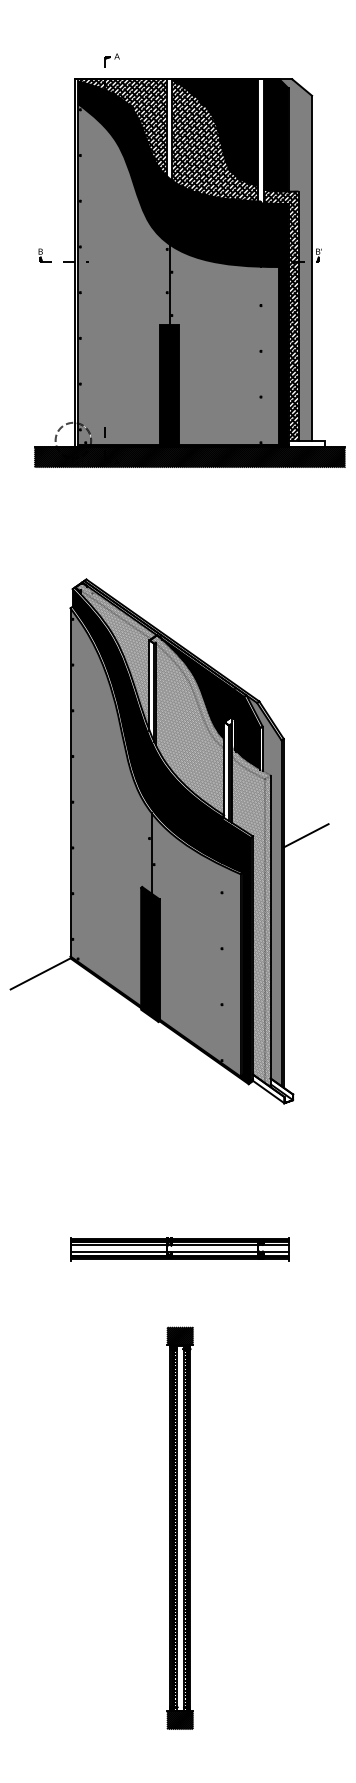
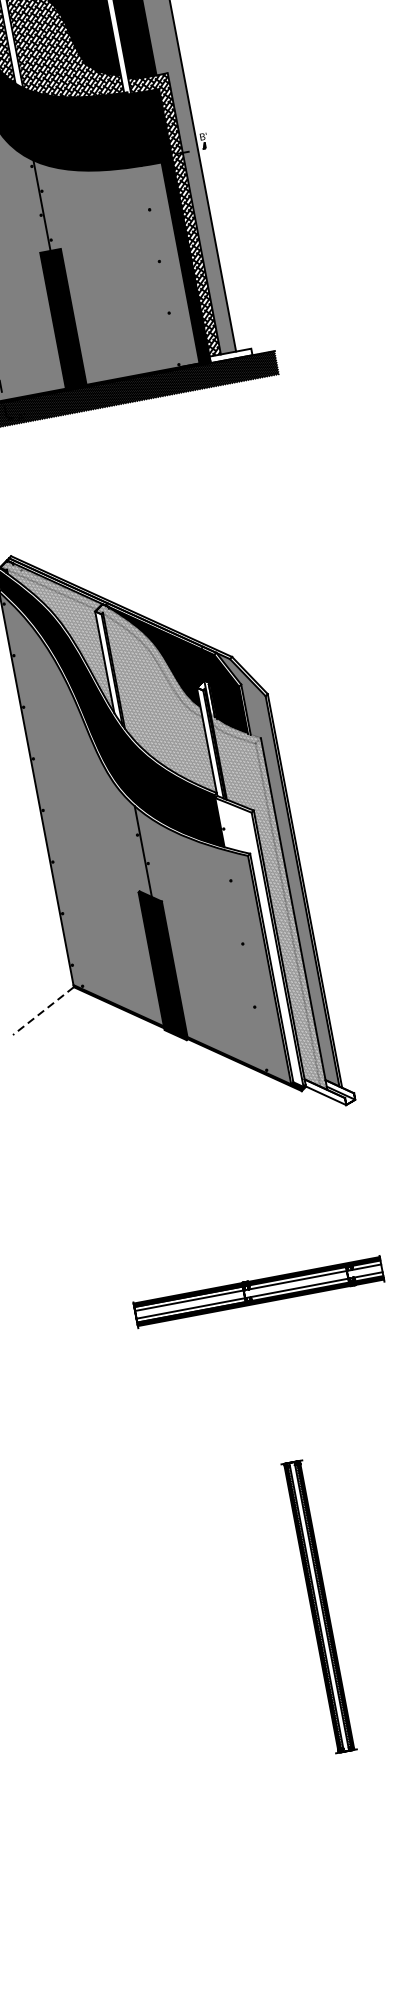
line: (305, 835) -> (312, 798), removed
fill: (236, 949) -> (259, 941), removed
line: (40, 973) -> (43, 1010), solid -> dashed
part: (179, 1527) -> (318, 1606), size x0.7

